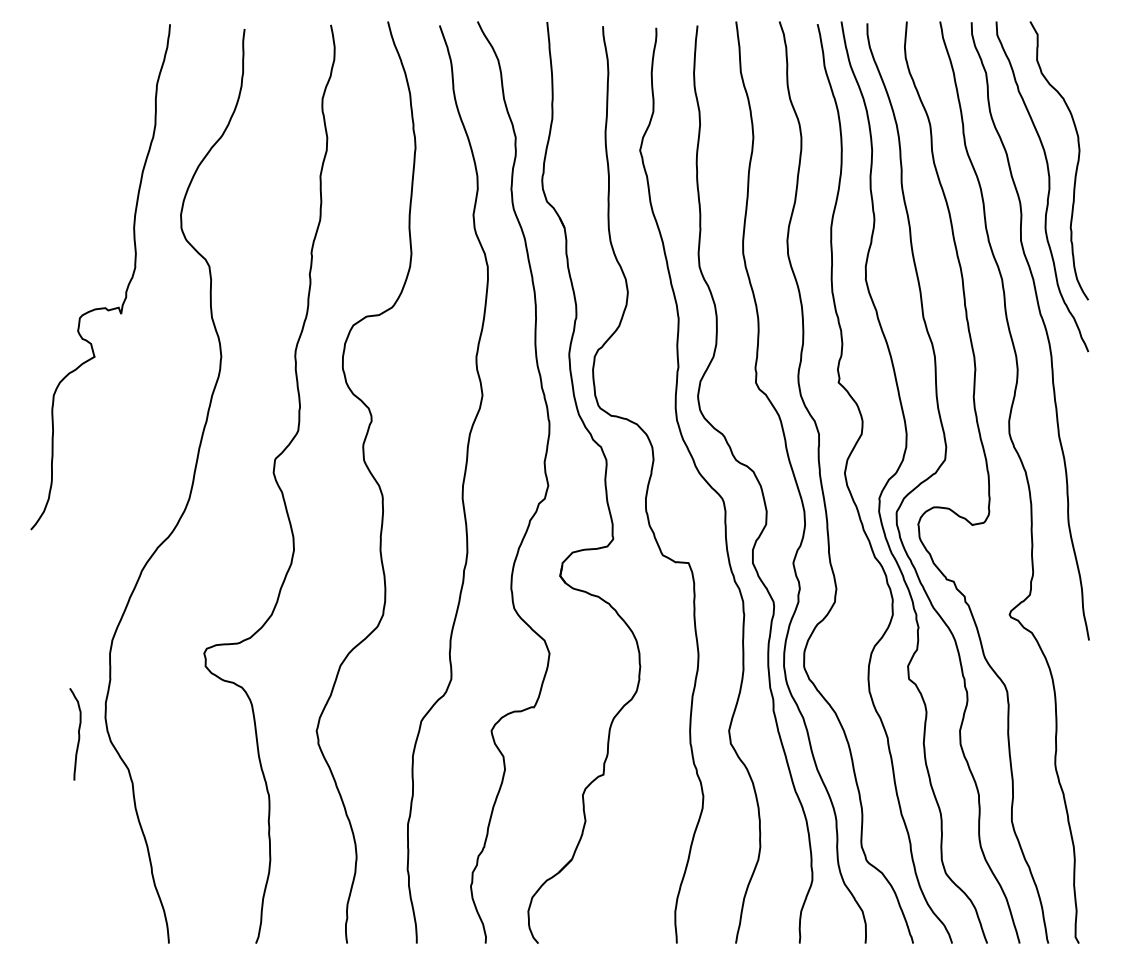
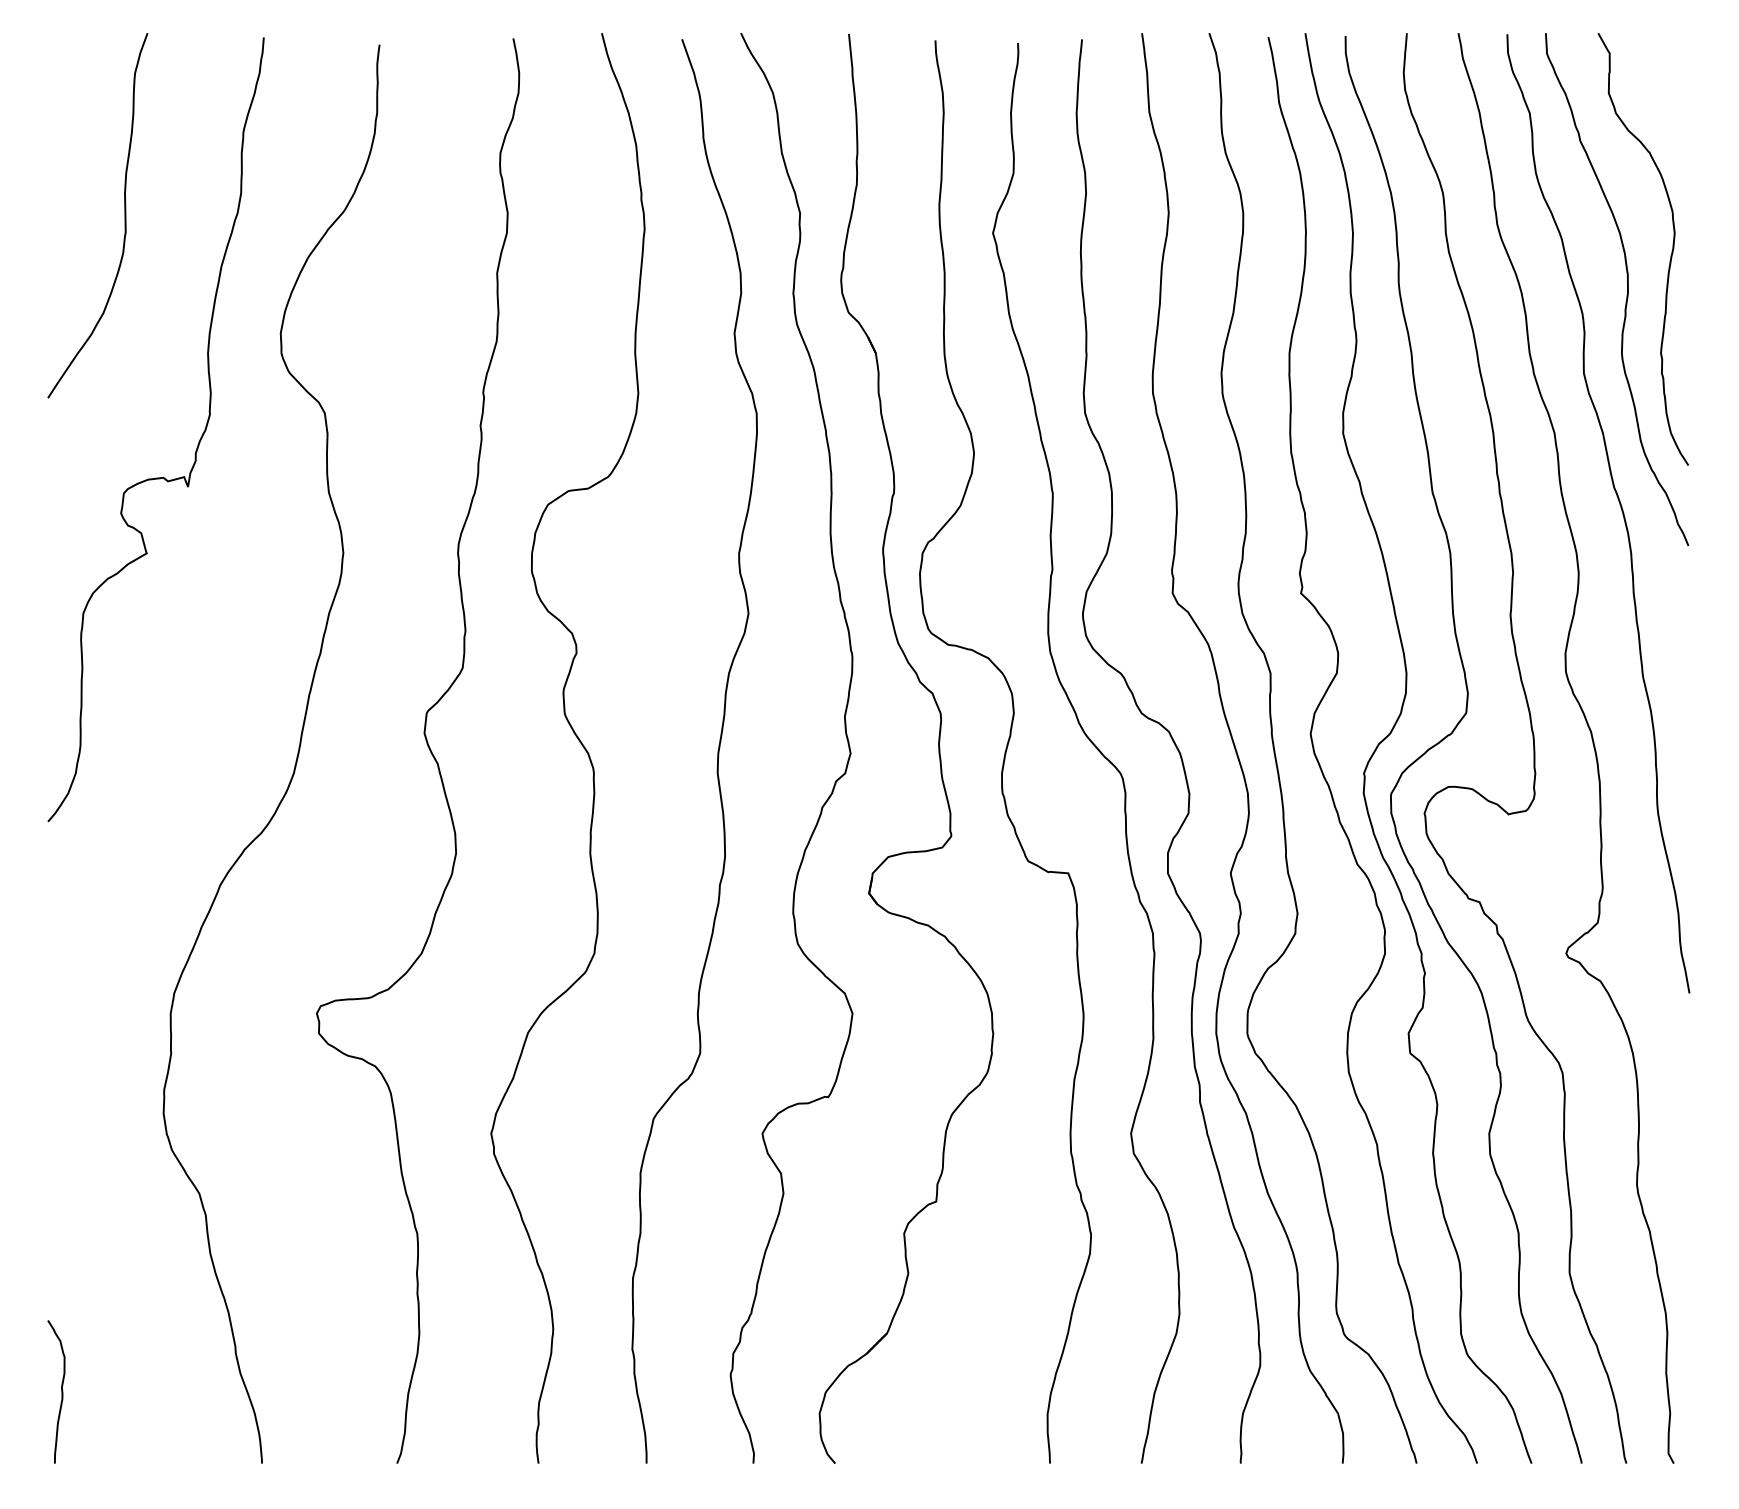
curve: (79, 137) -> (123, 213), added
curve: (78, 734) -> (61, 1392), moved

